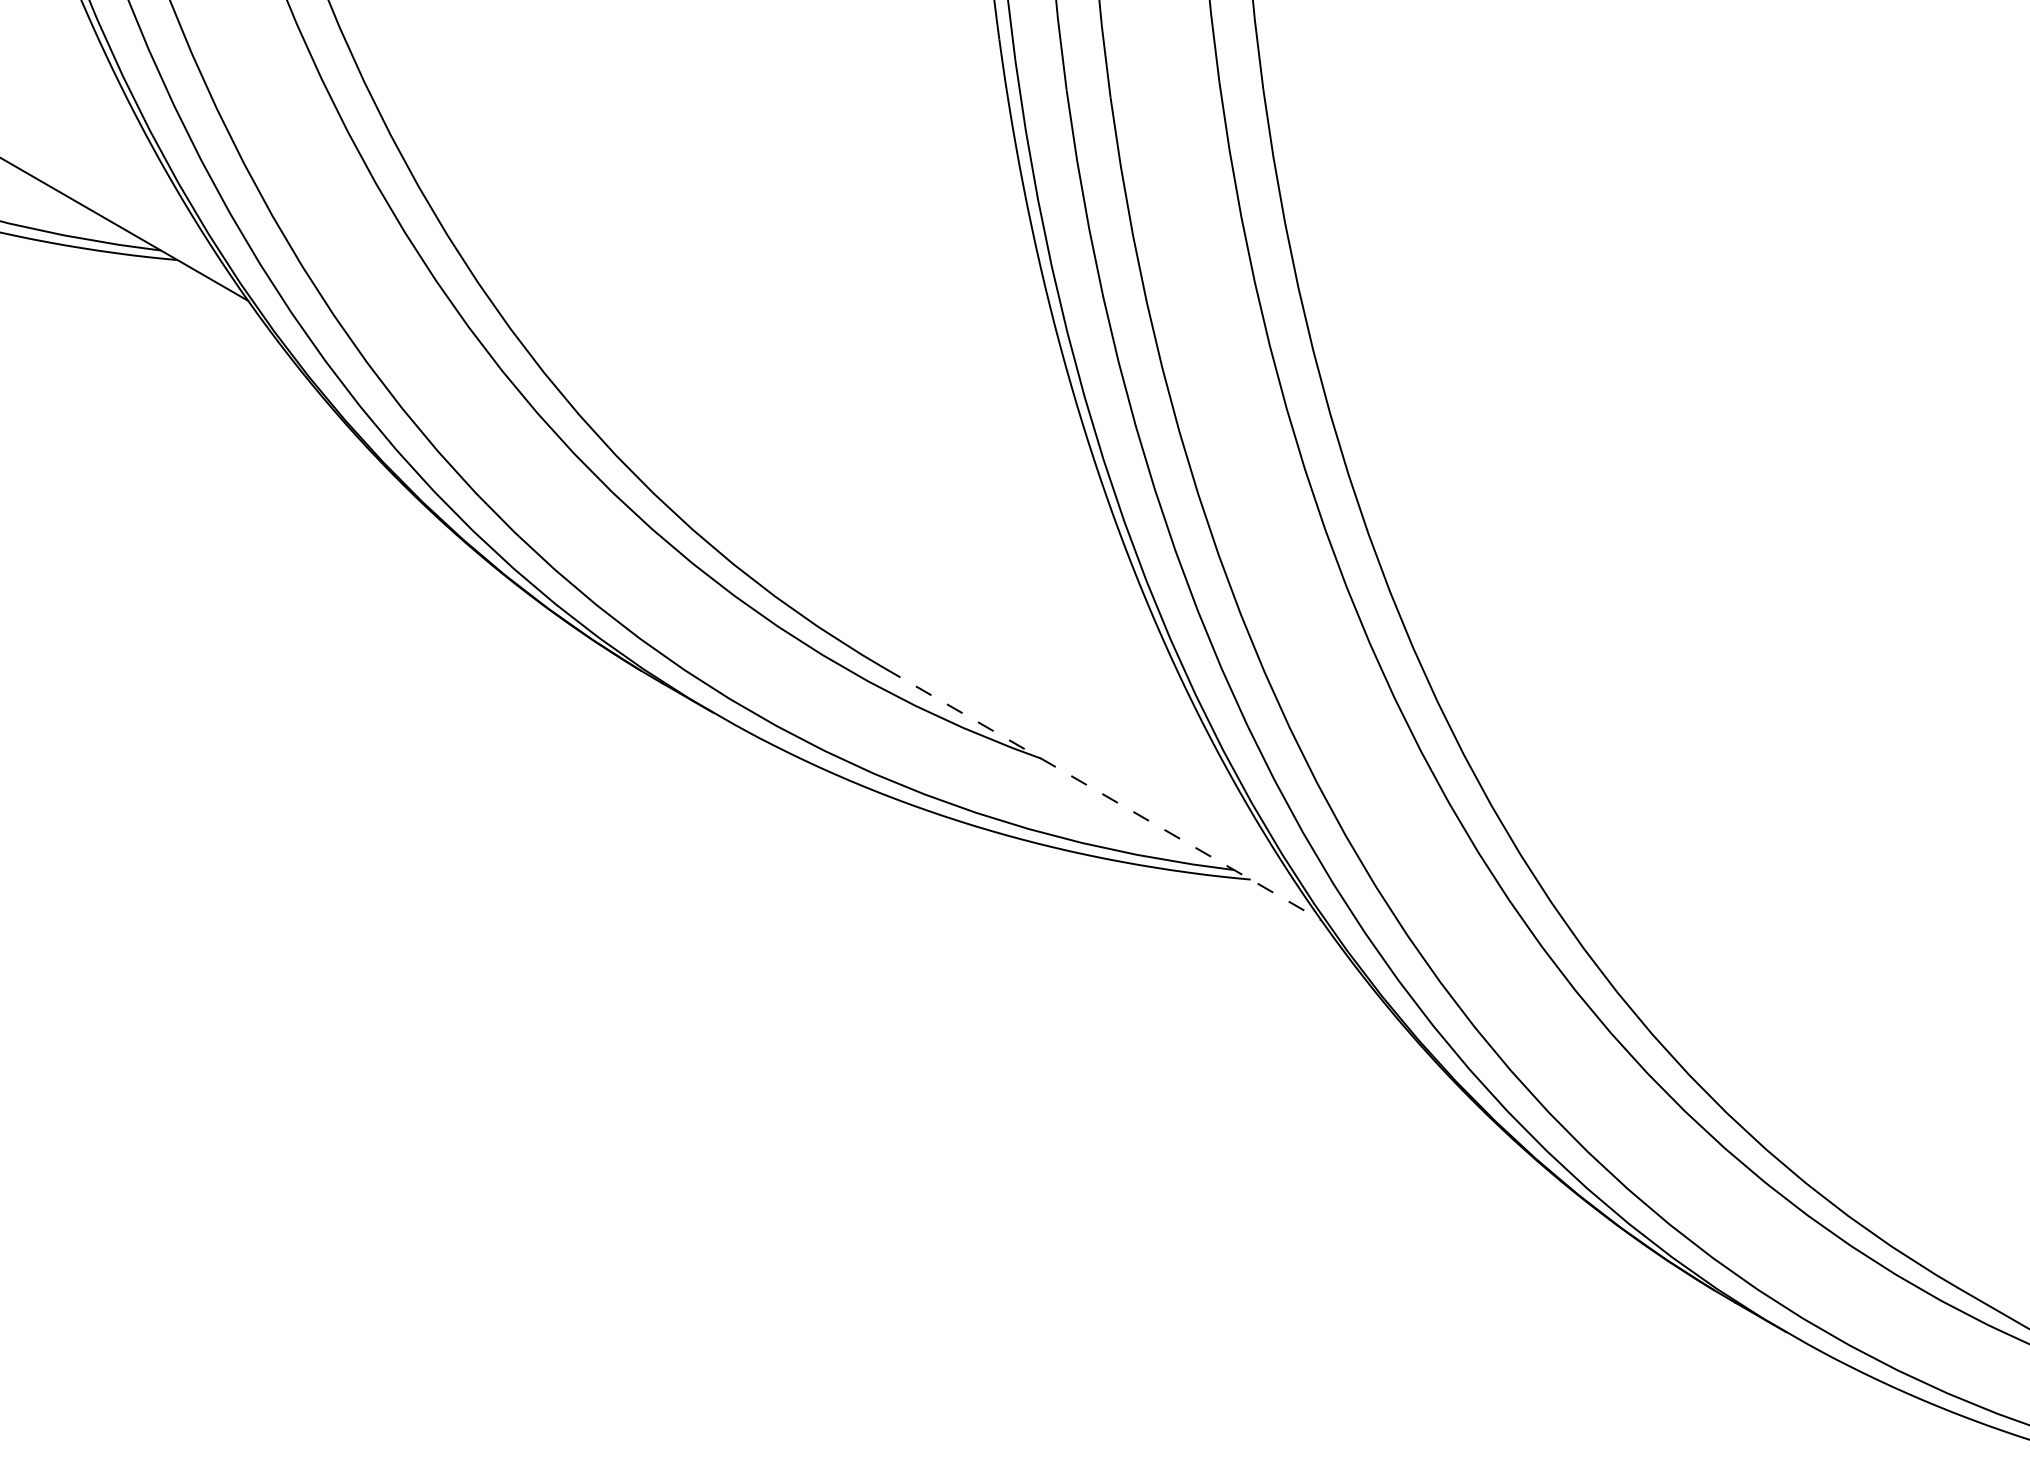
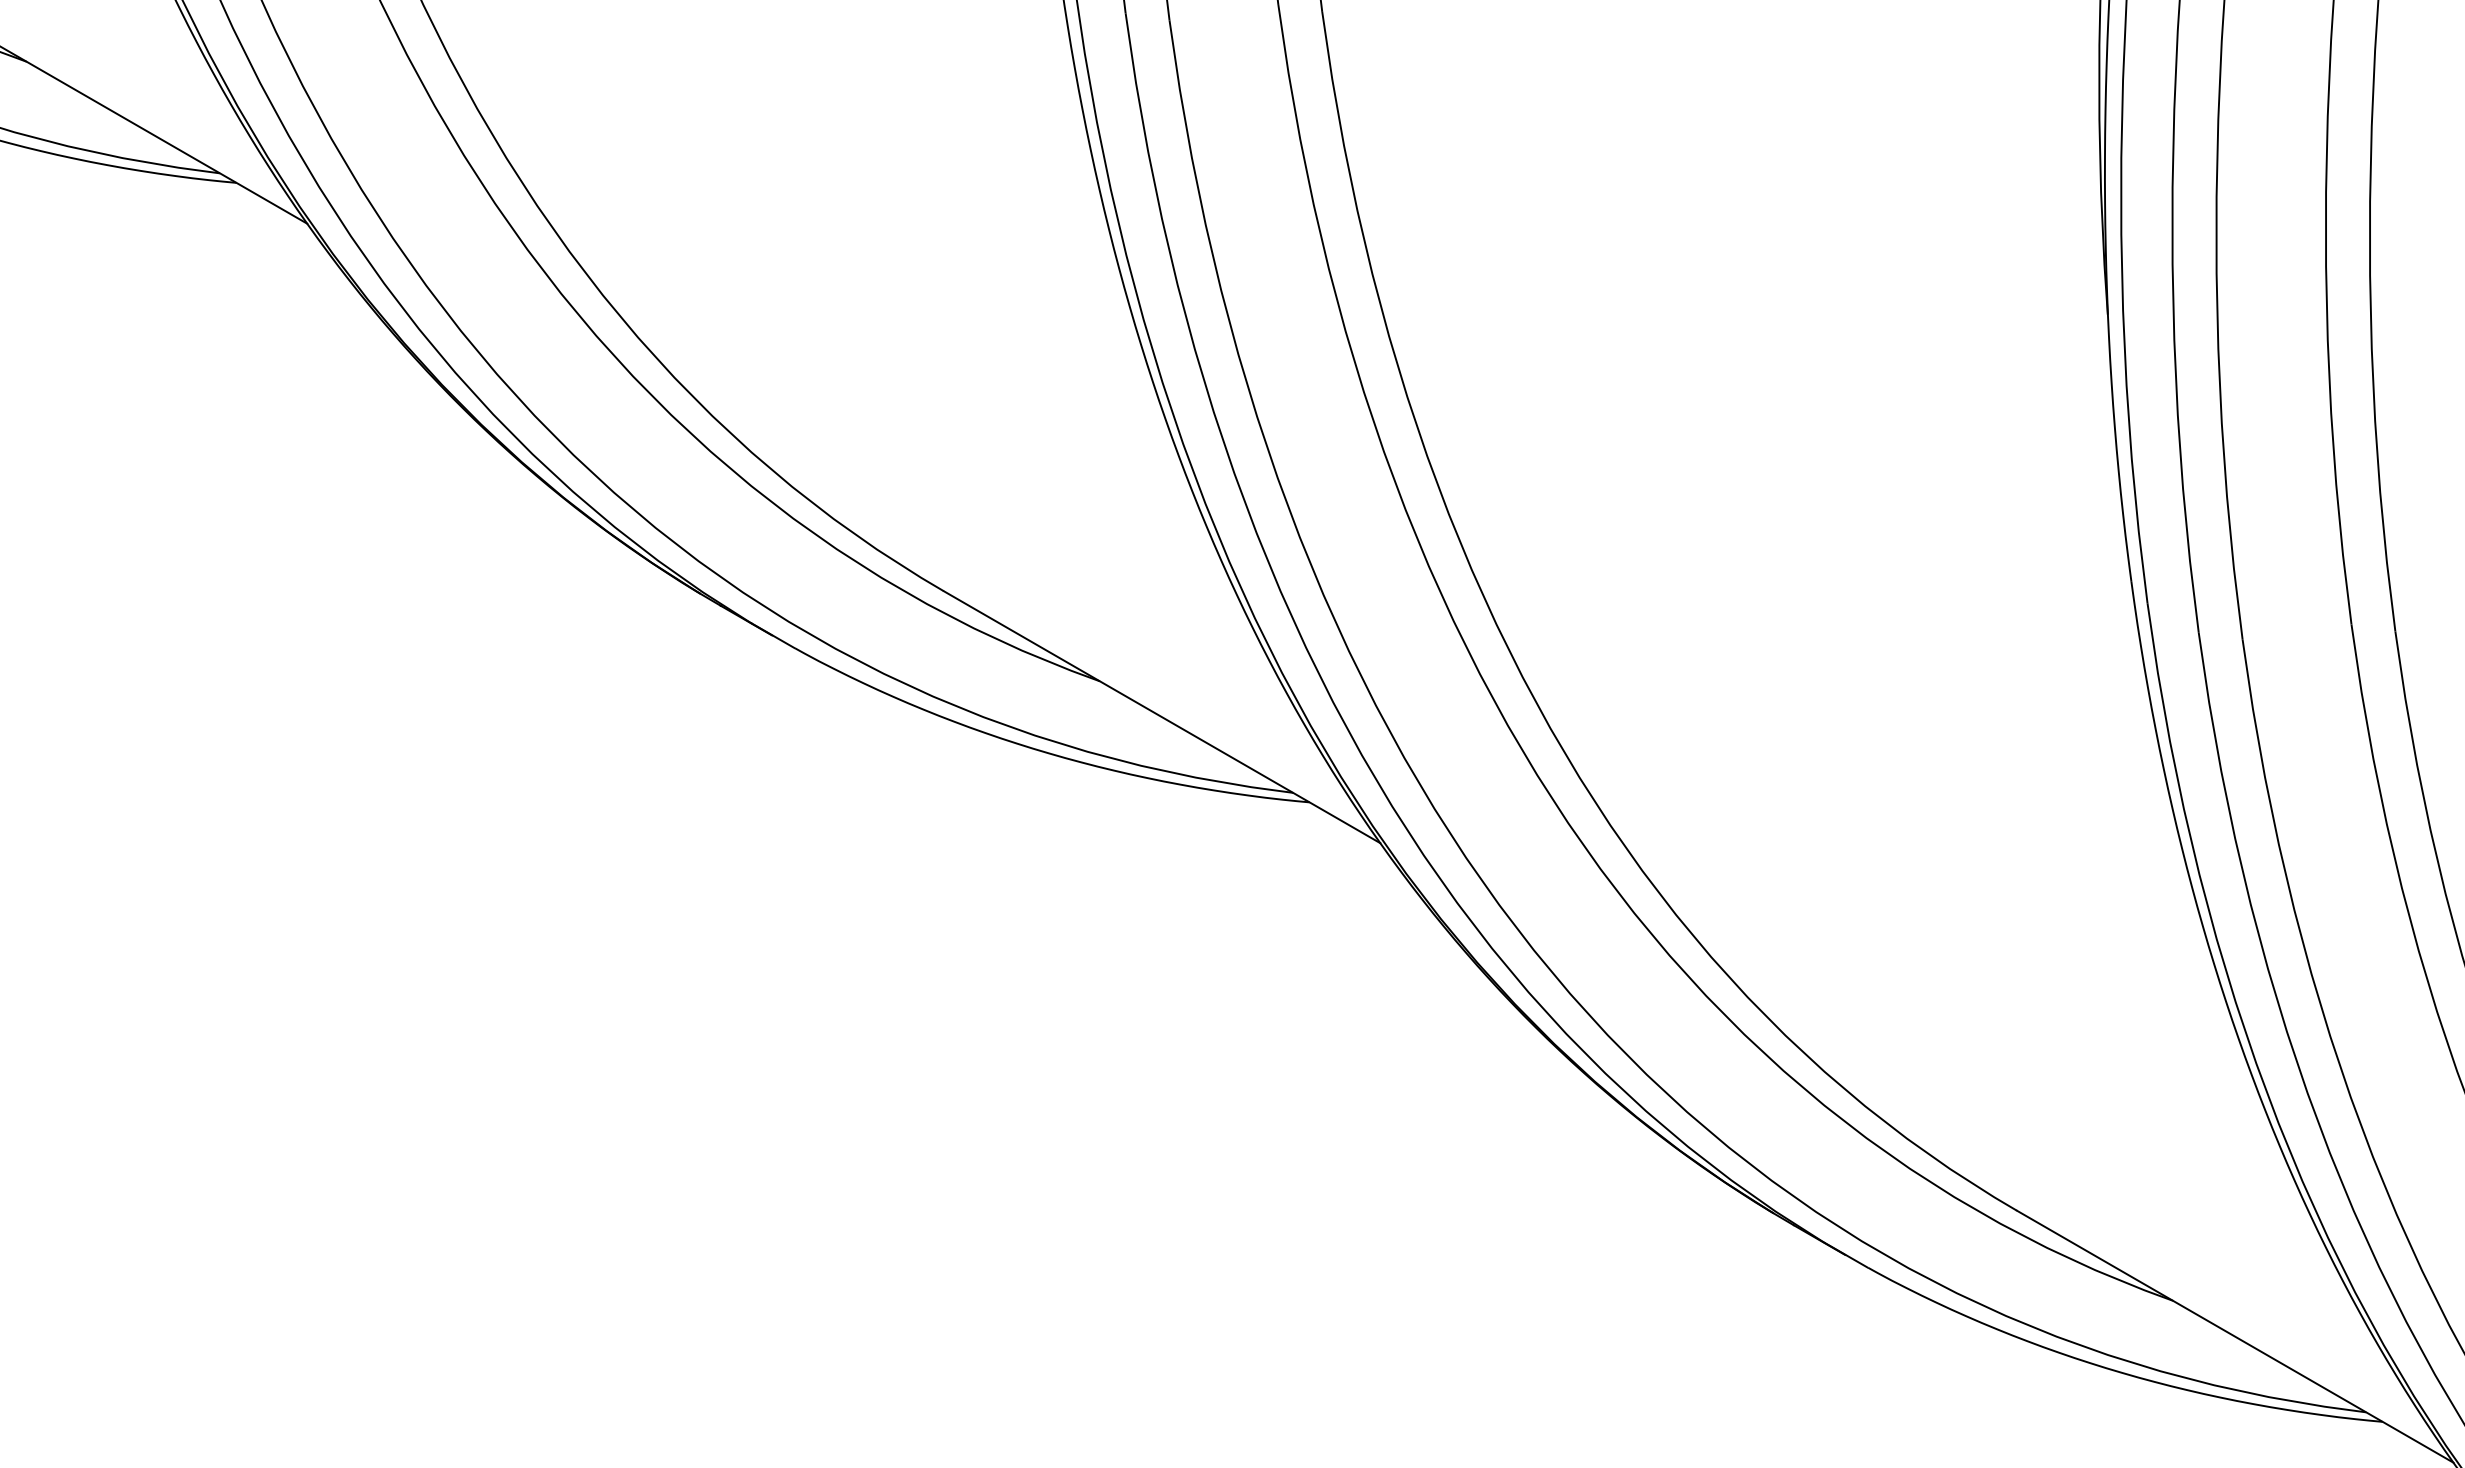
line: (1103, 794) -> (1162, 717), dashed -> solid

